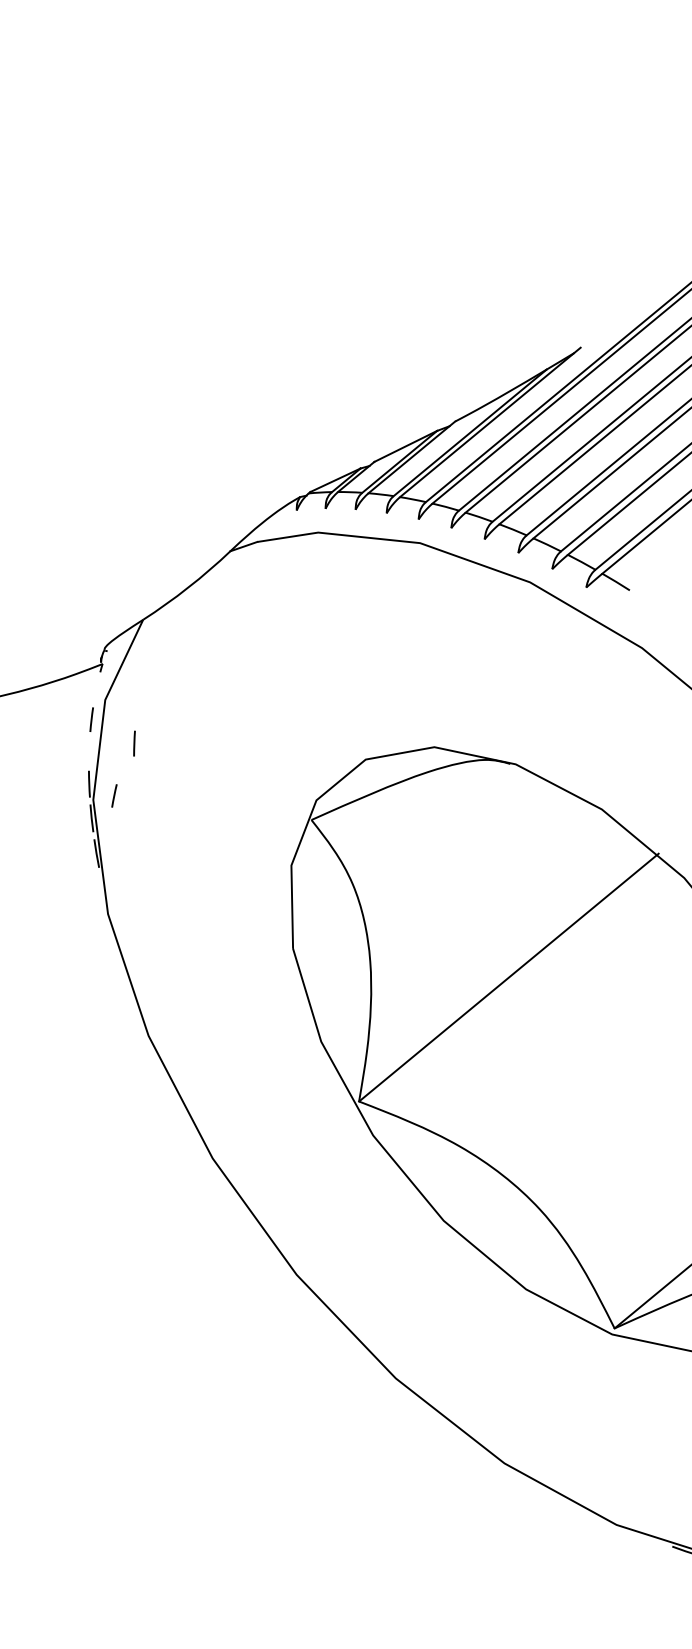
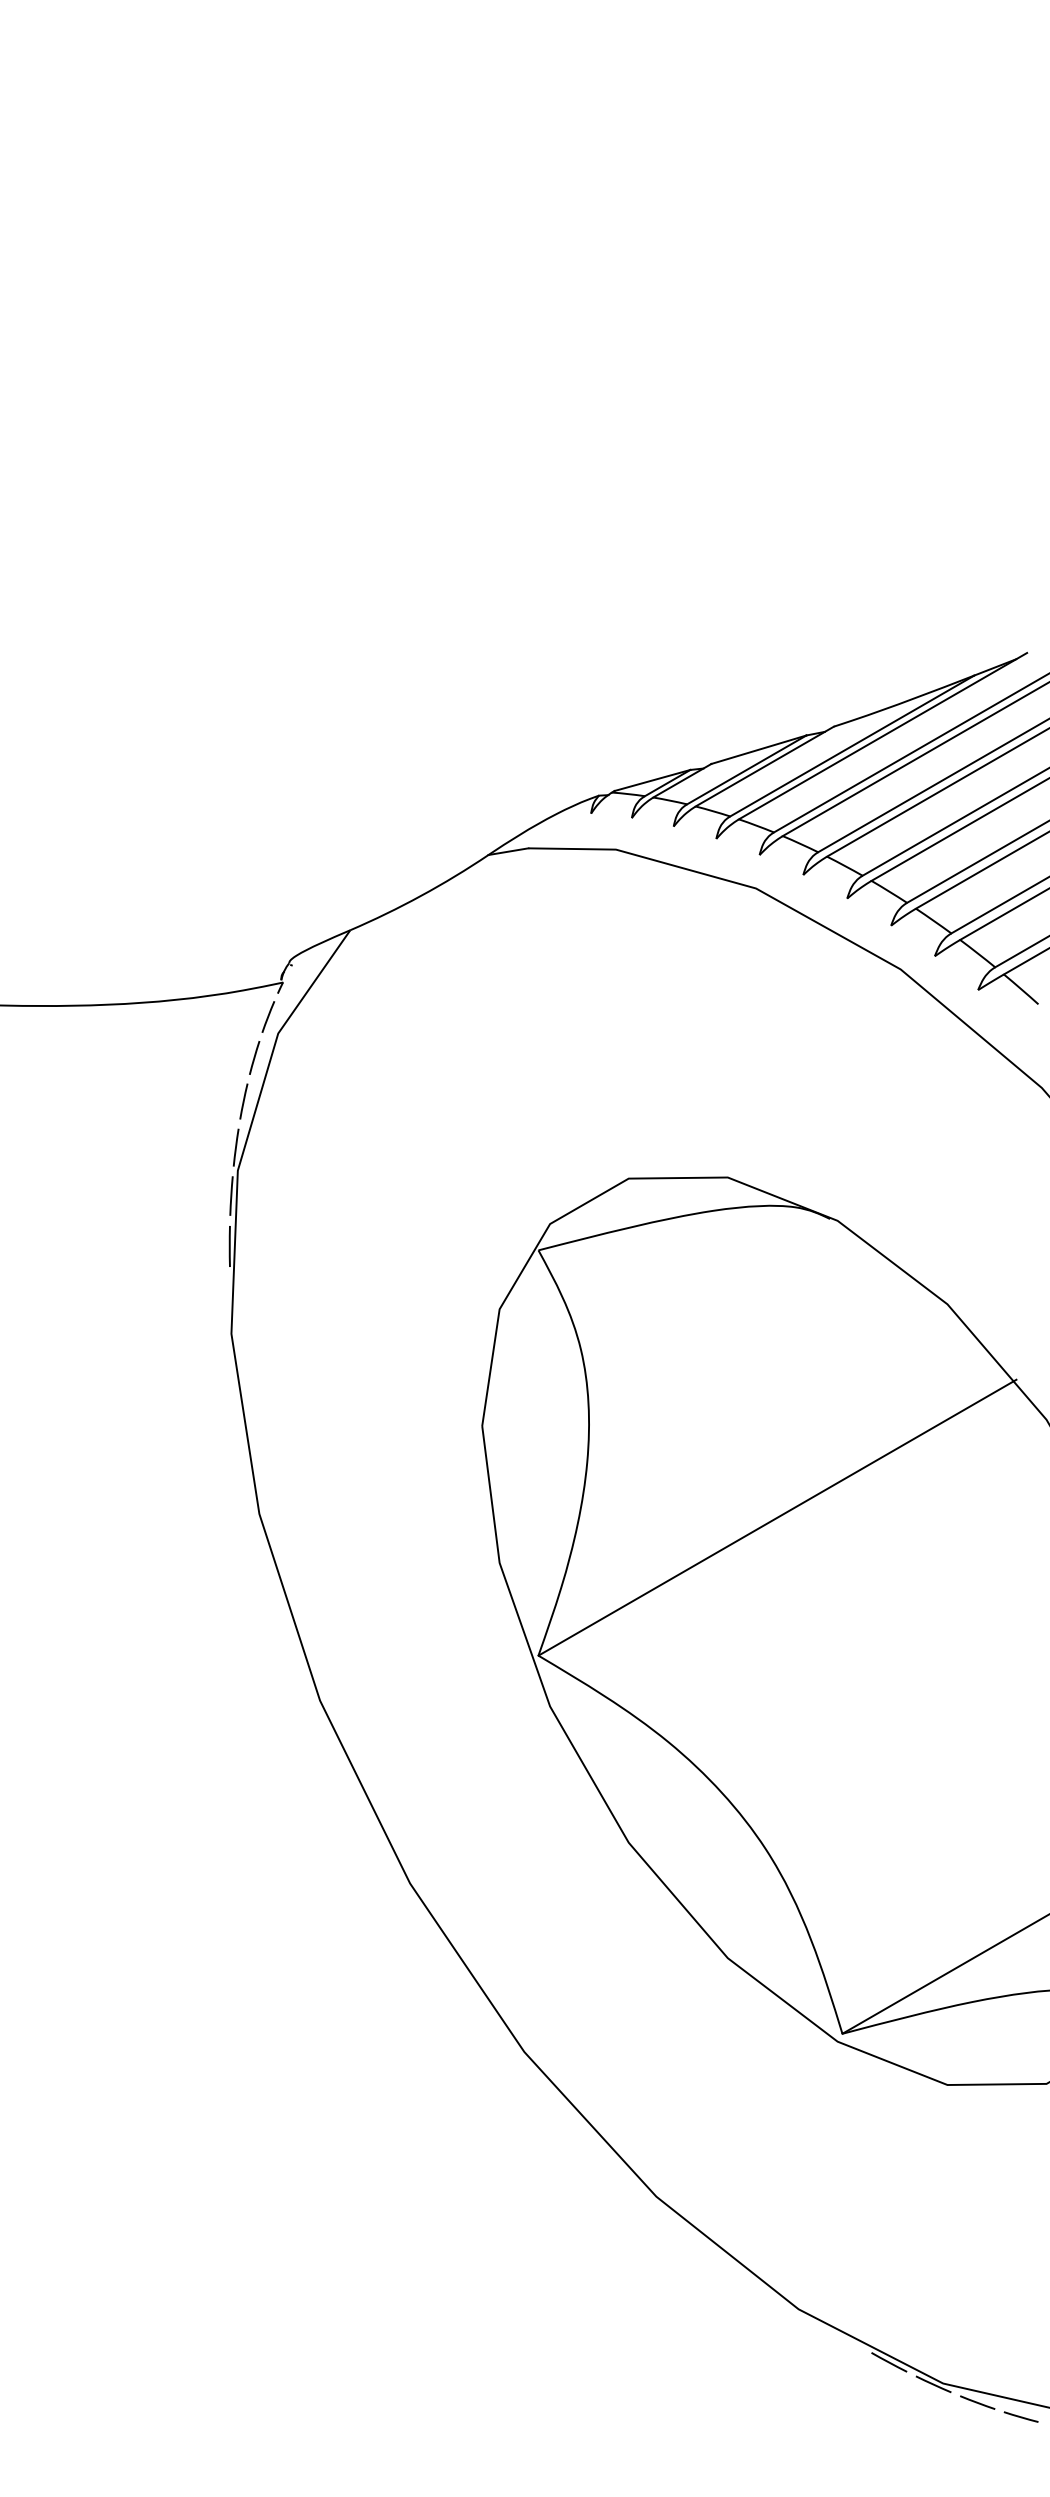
line: (134, 743) -> (243, 1101), moved
line: (114, 795) -> (268, 1016), moved

